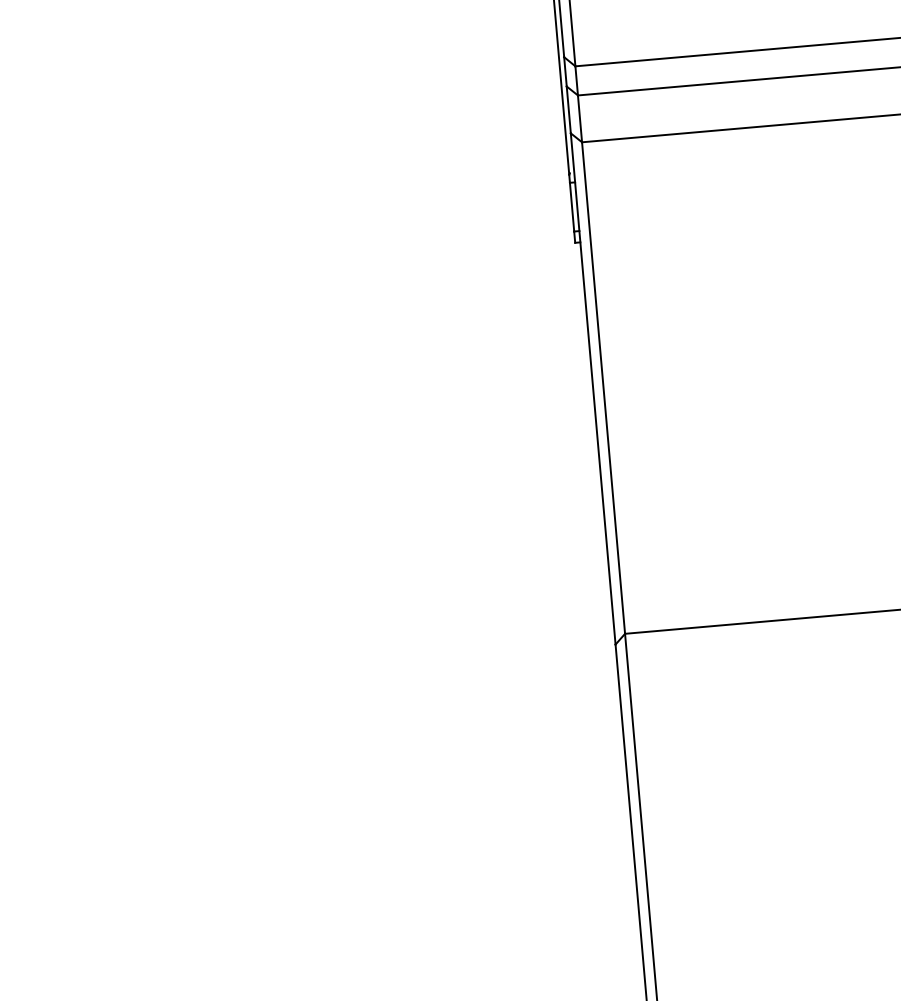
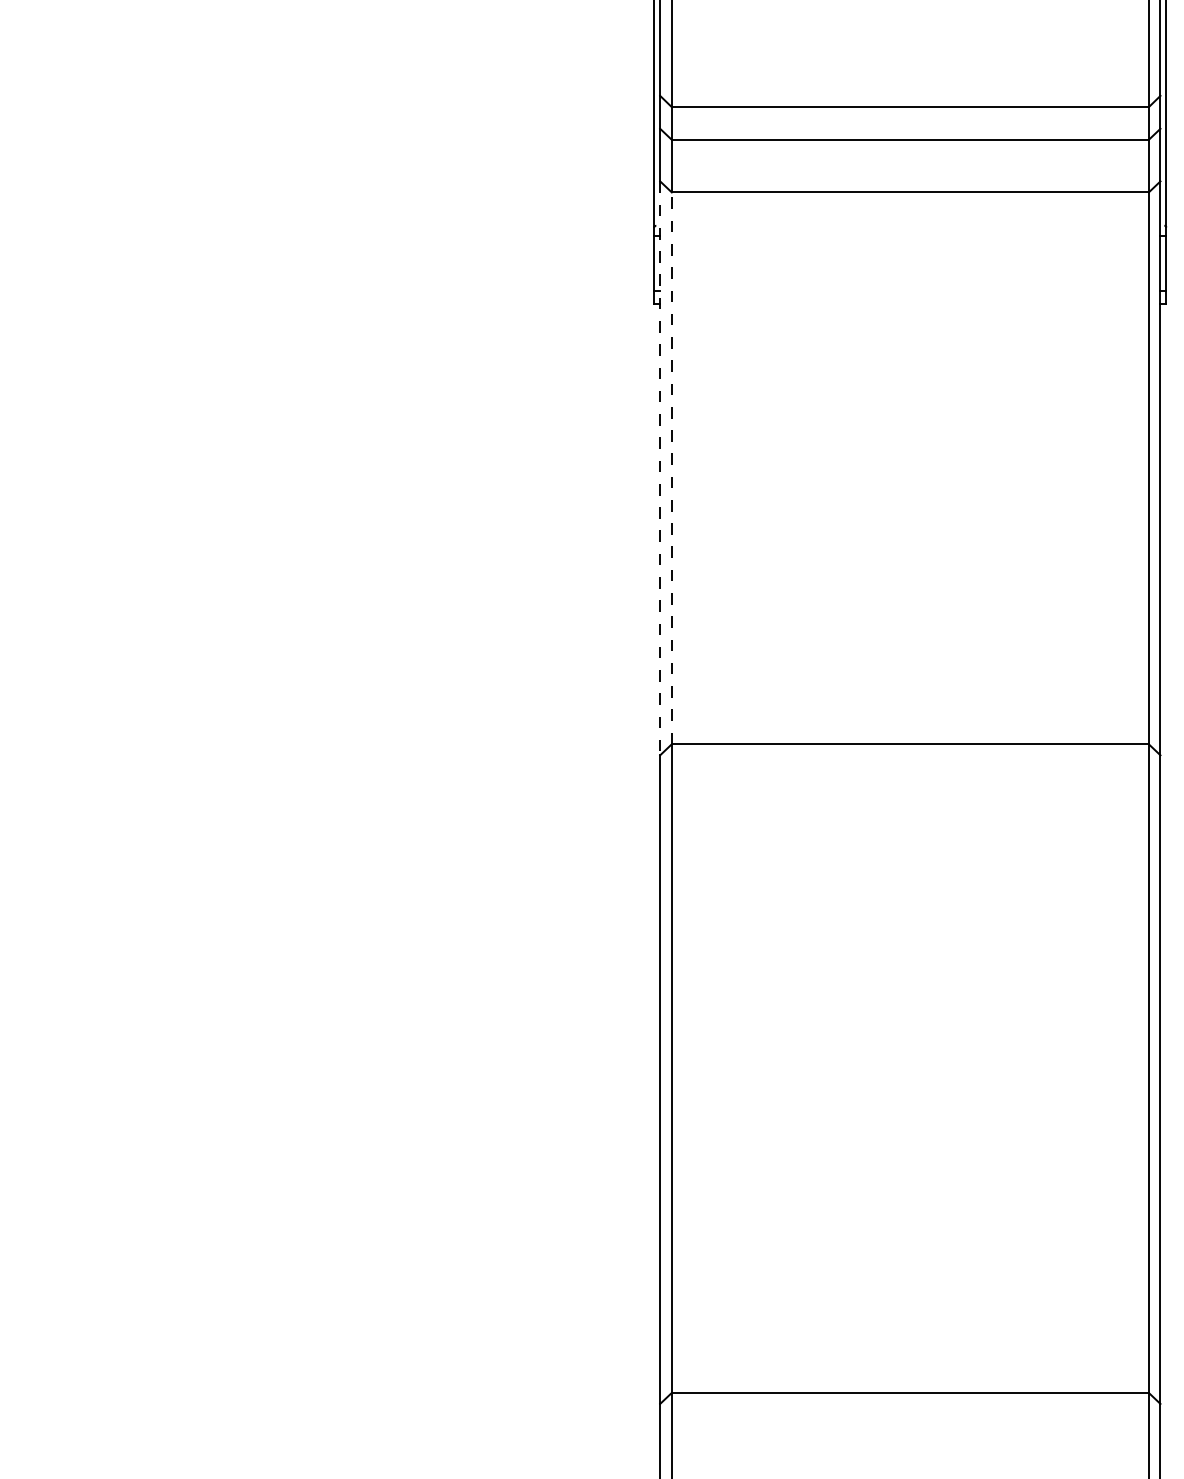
line: (603, 388) -> (671, 468), solid -> dashed
line: (593, 389) -> (660, 468), solid -> dashed

